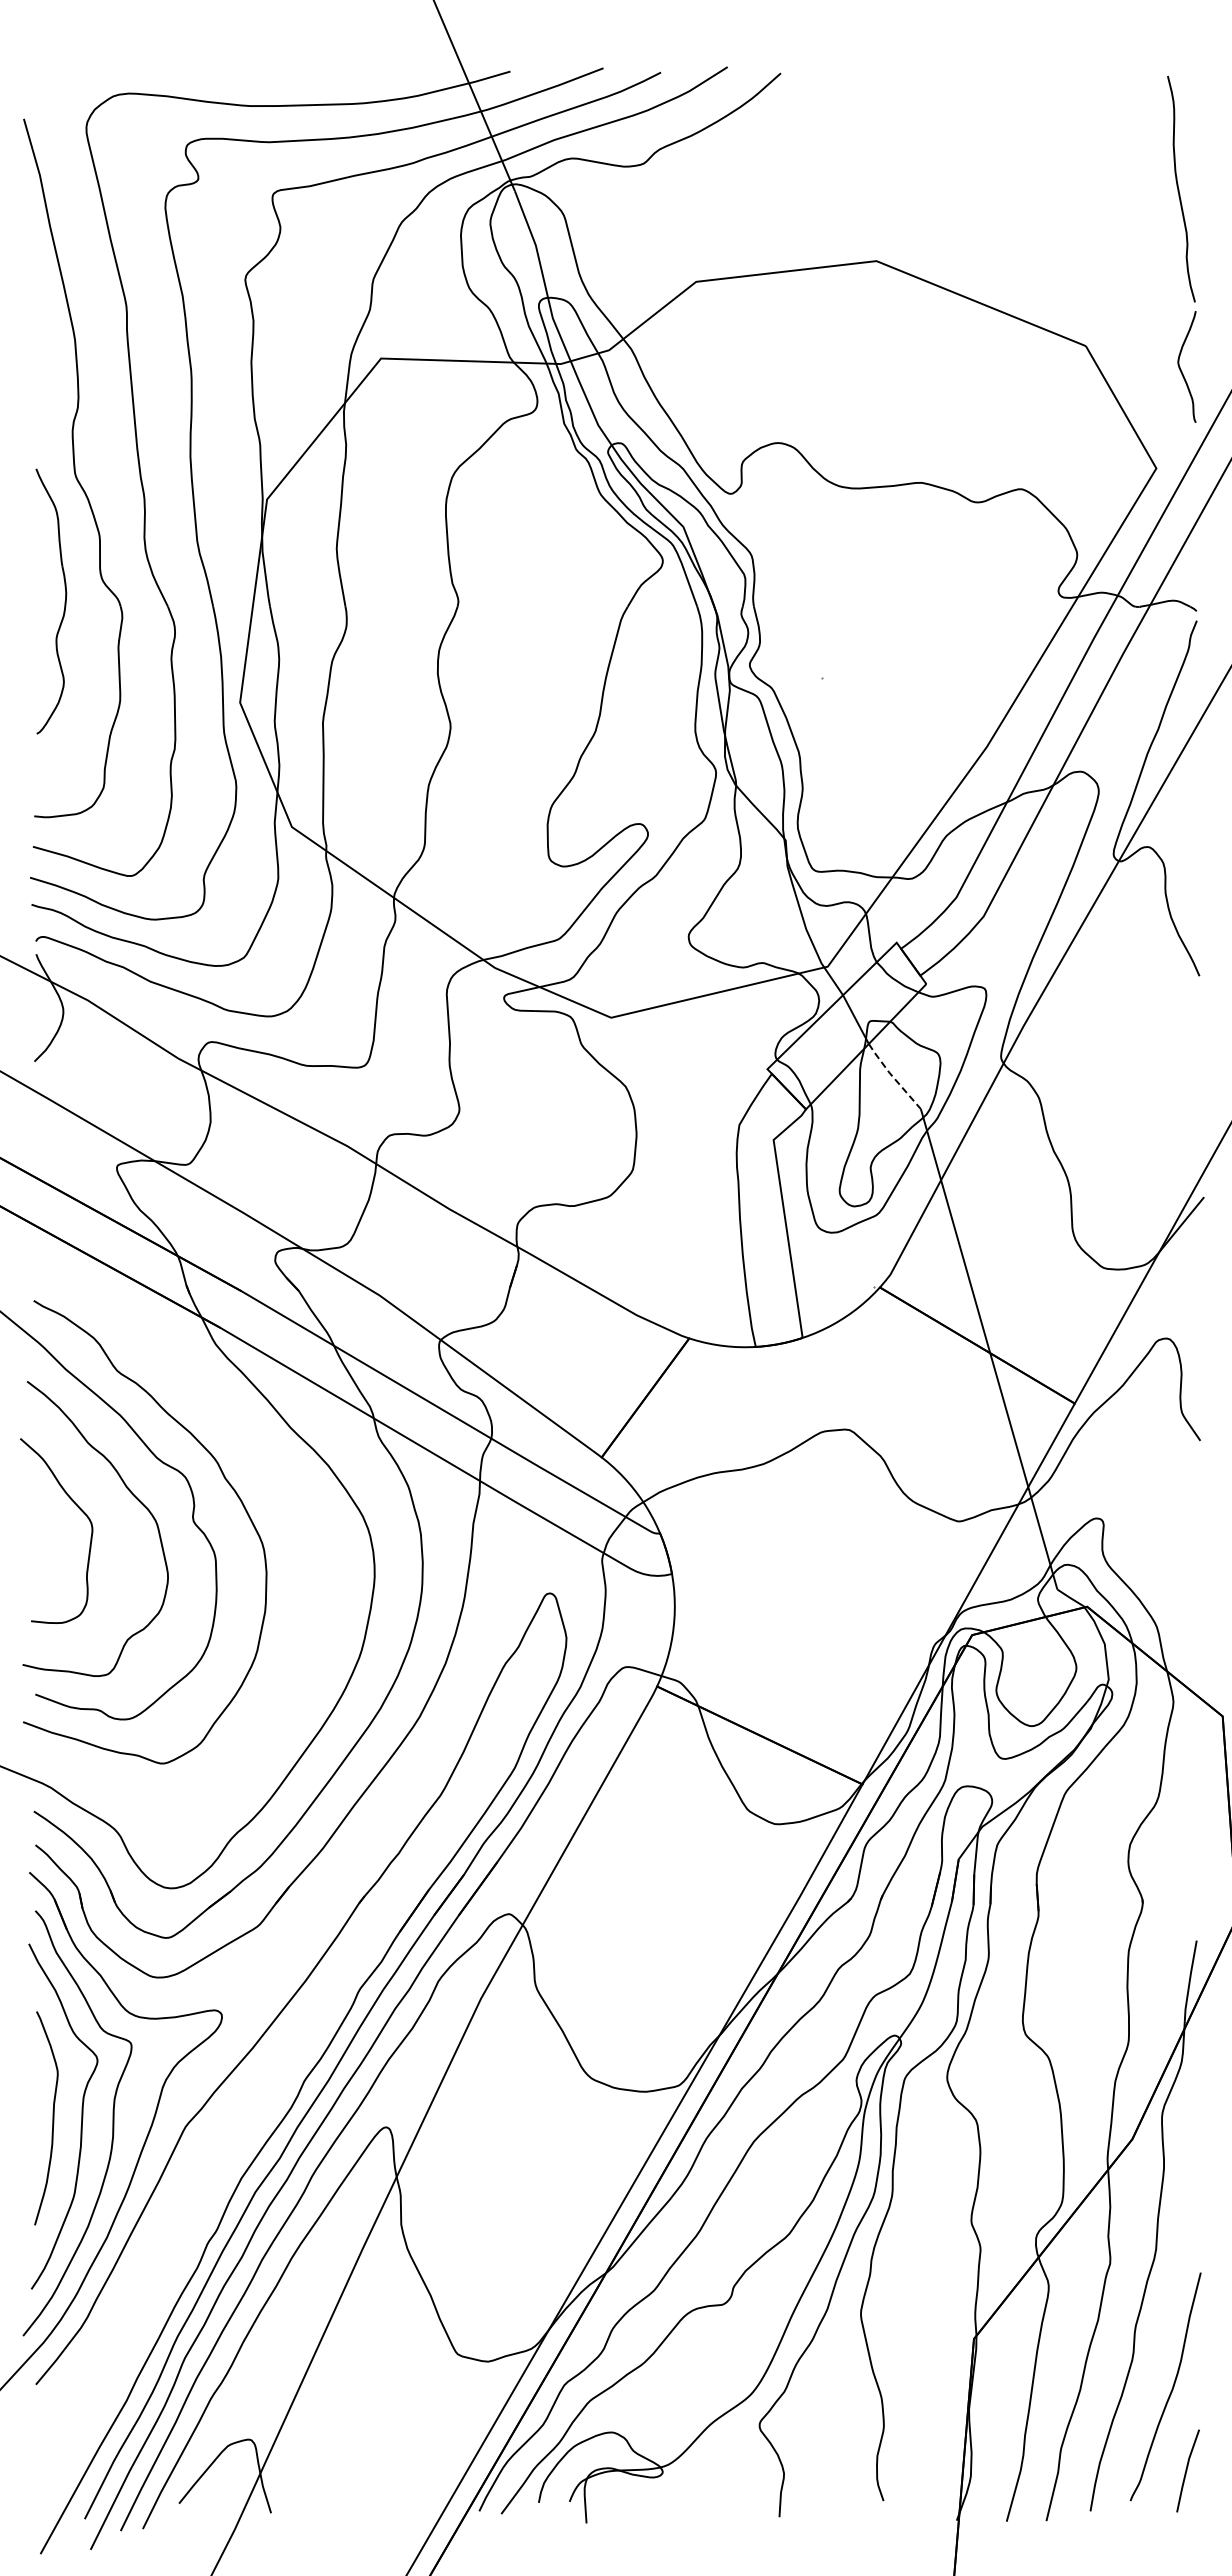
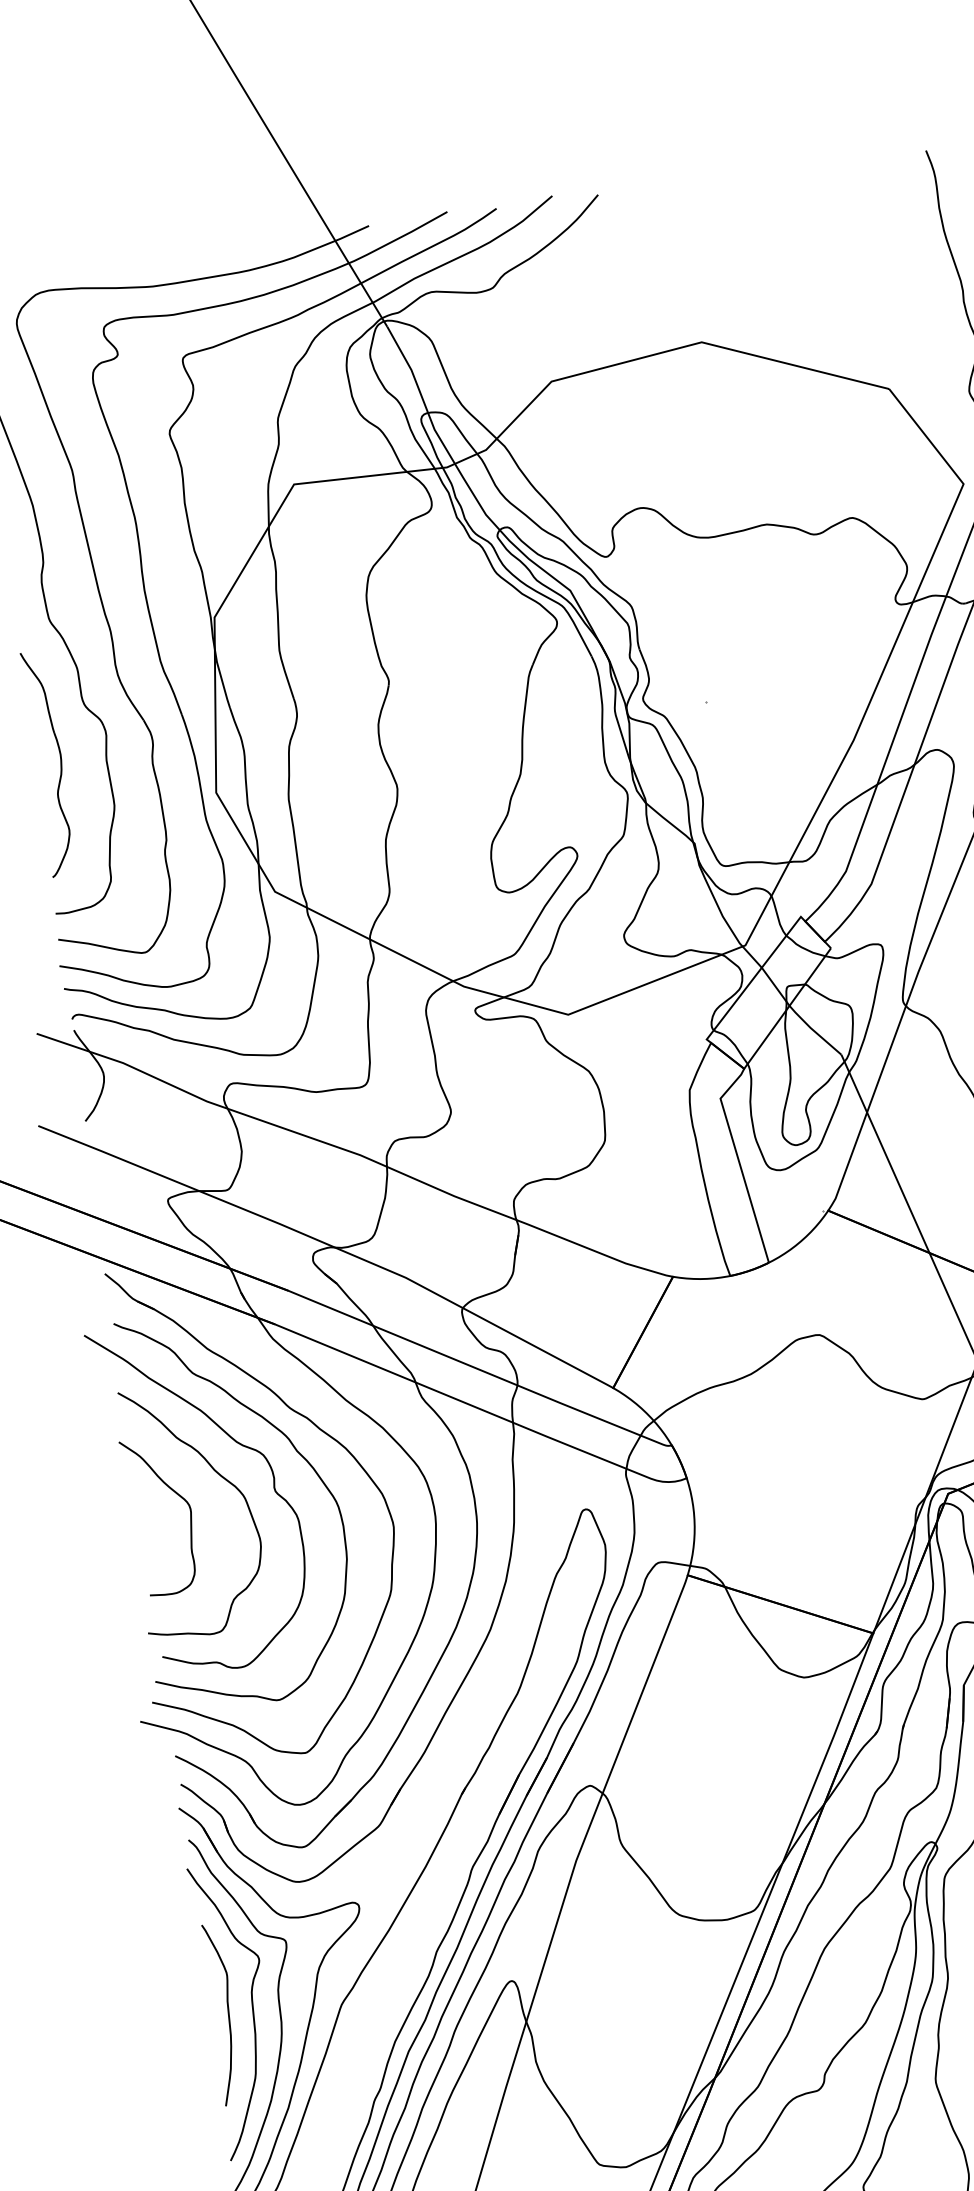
part: (64, 601) -> (60, 762), moved
line: (892, 1076) -> (813, 1030), dashed -> solid
part: (254, 1457) -> (319, 1429), added

